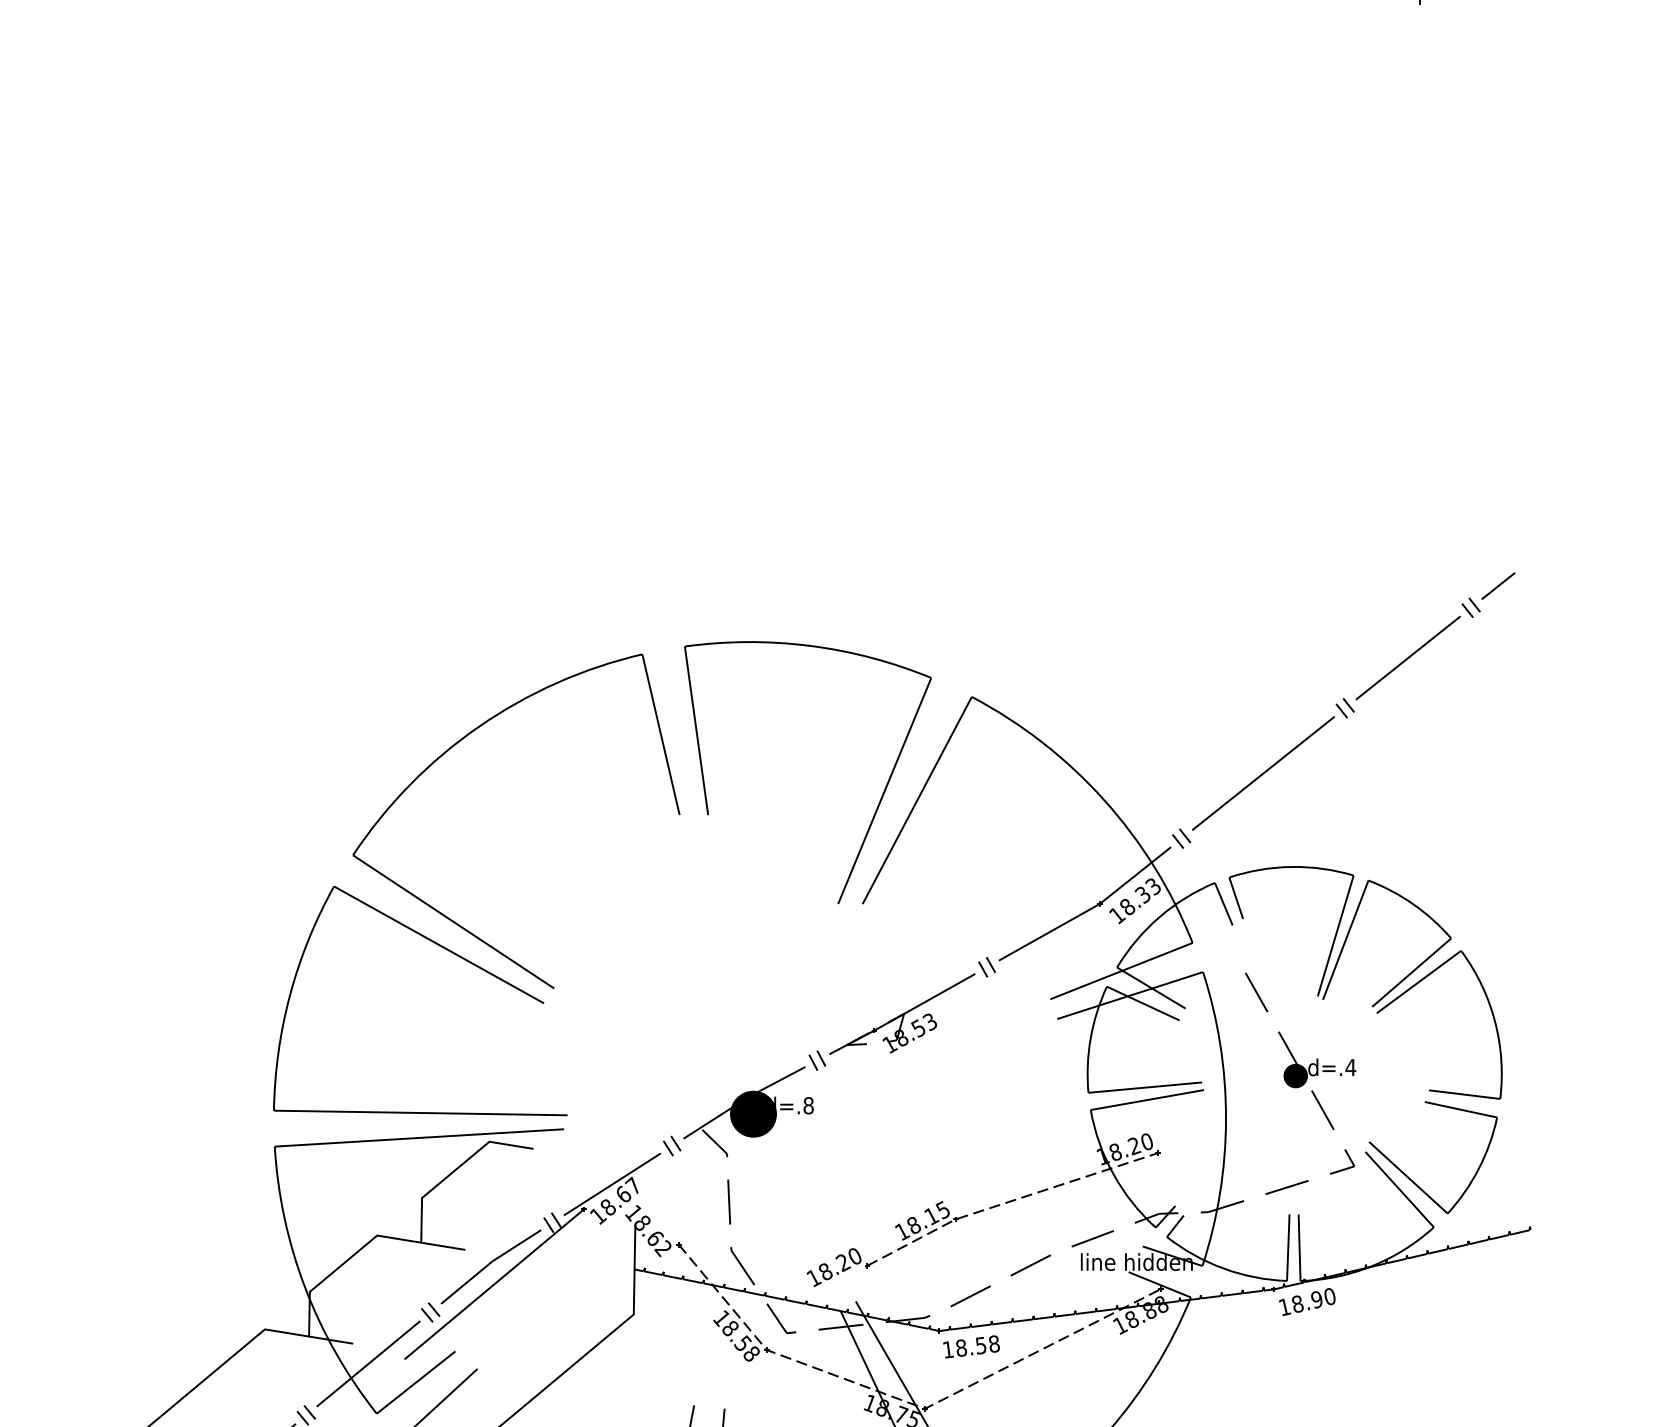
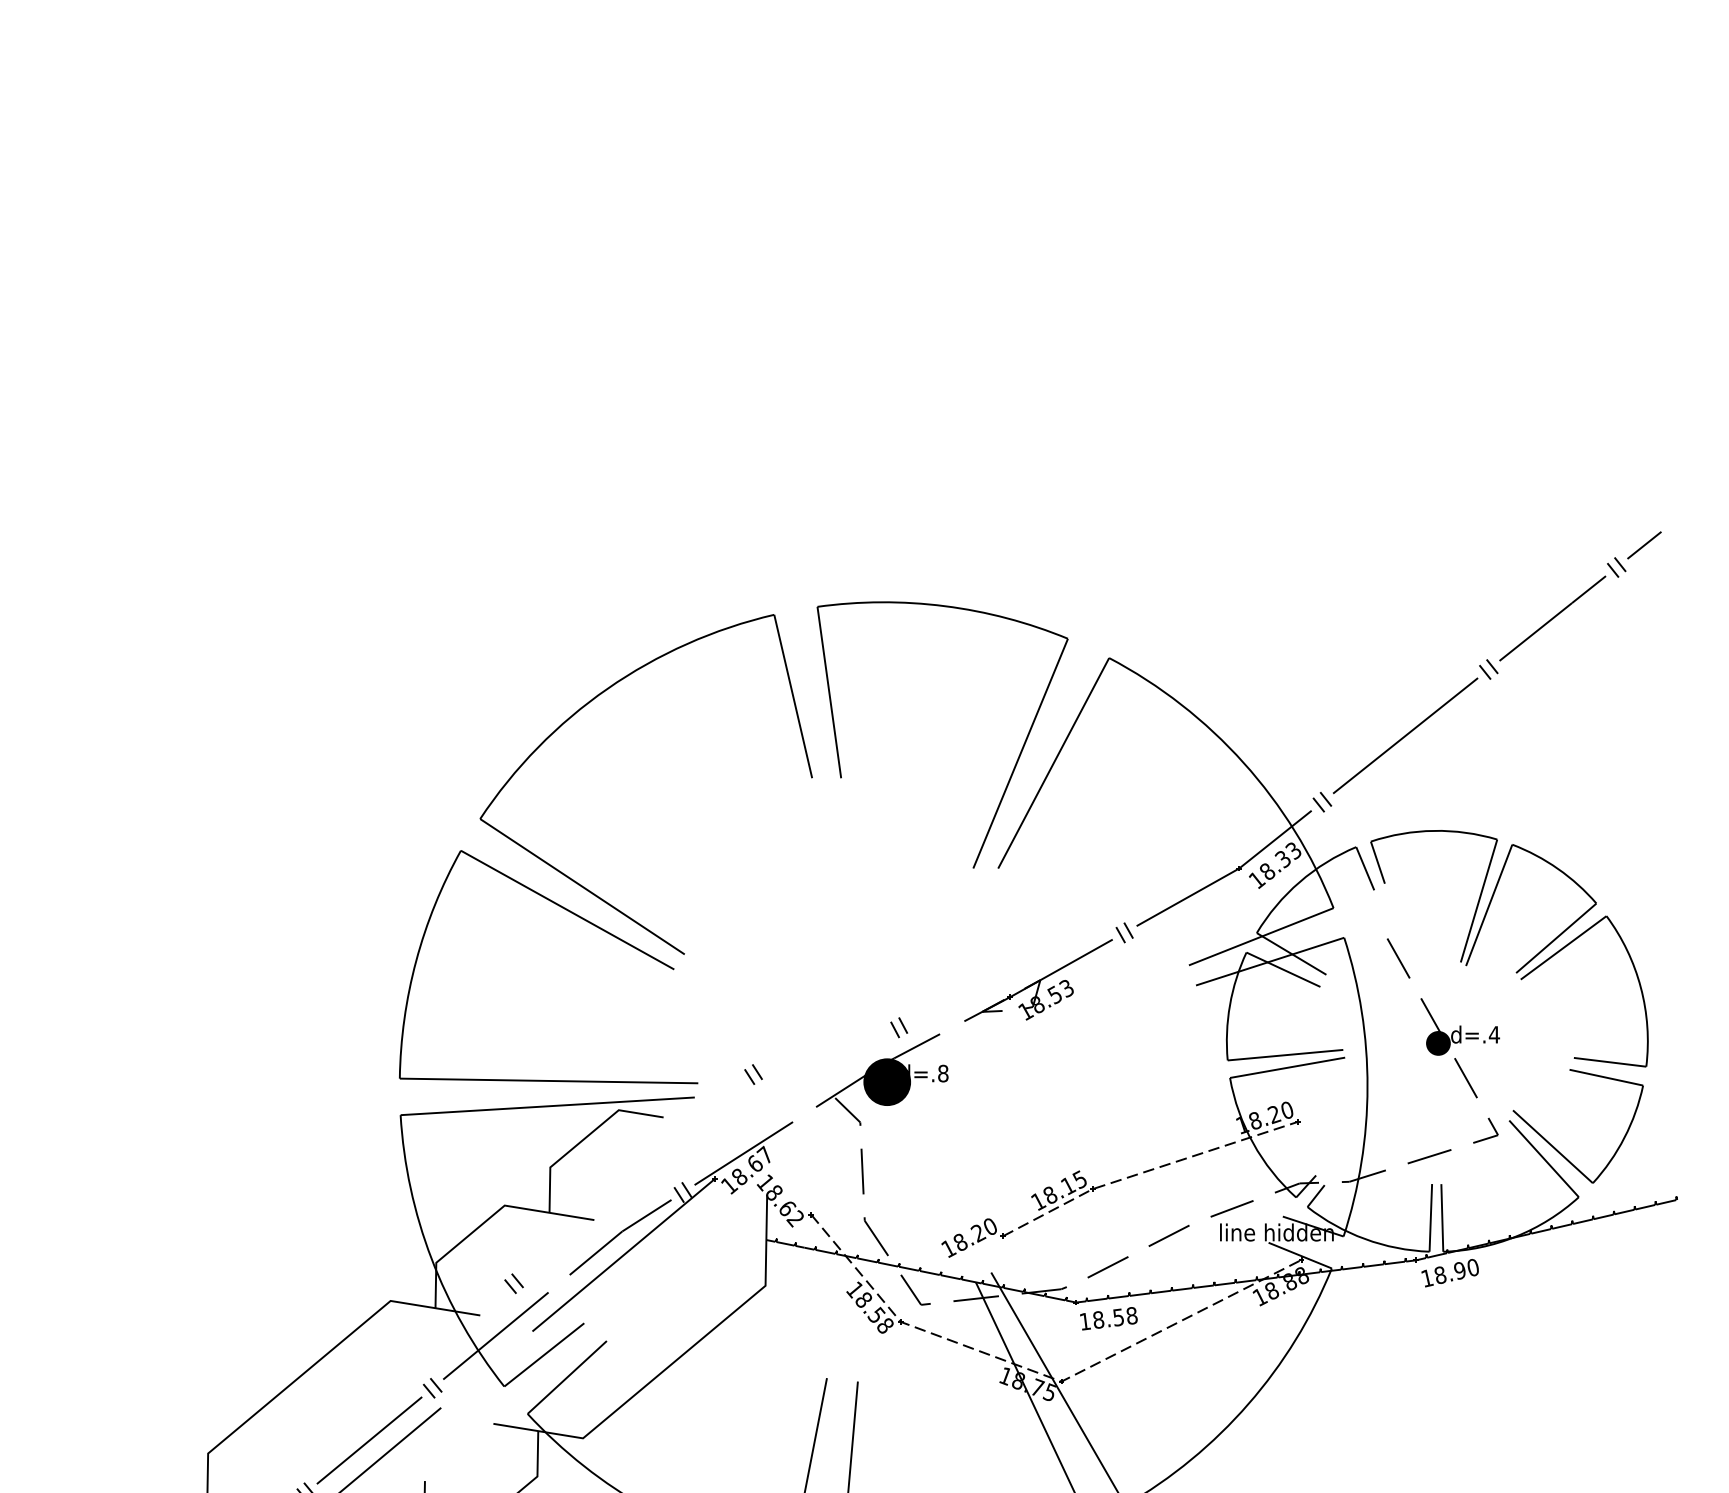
part: (817, 1060) -> (899, 1027), moved
part: (672, 1145) -> (753, 1074), moved
part: (430, 1312) -> (513, 1283), moved

